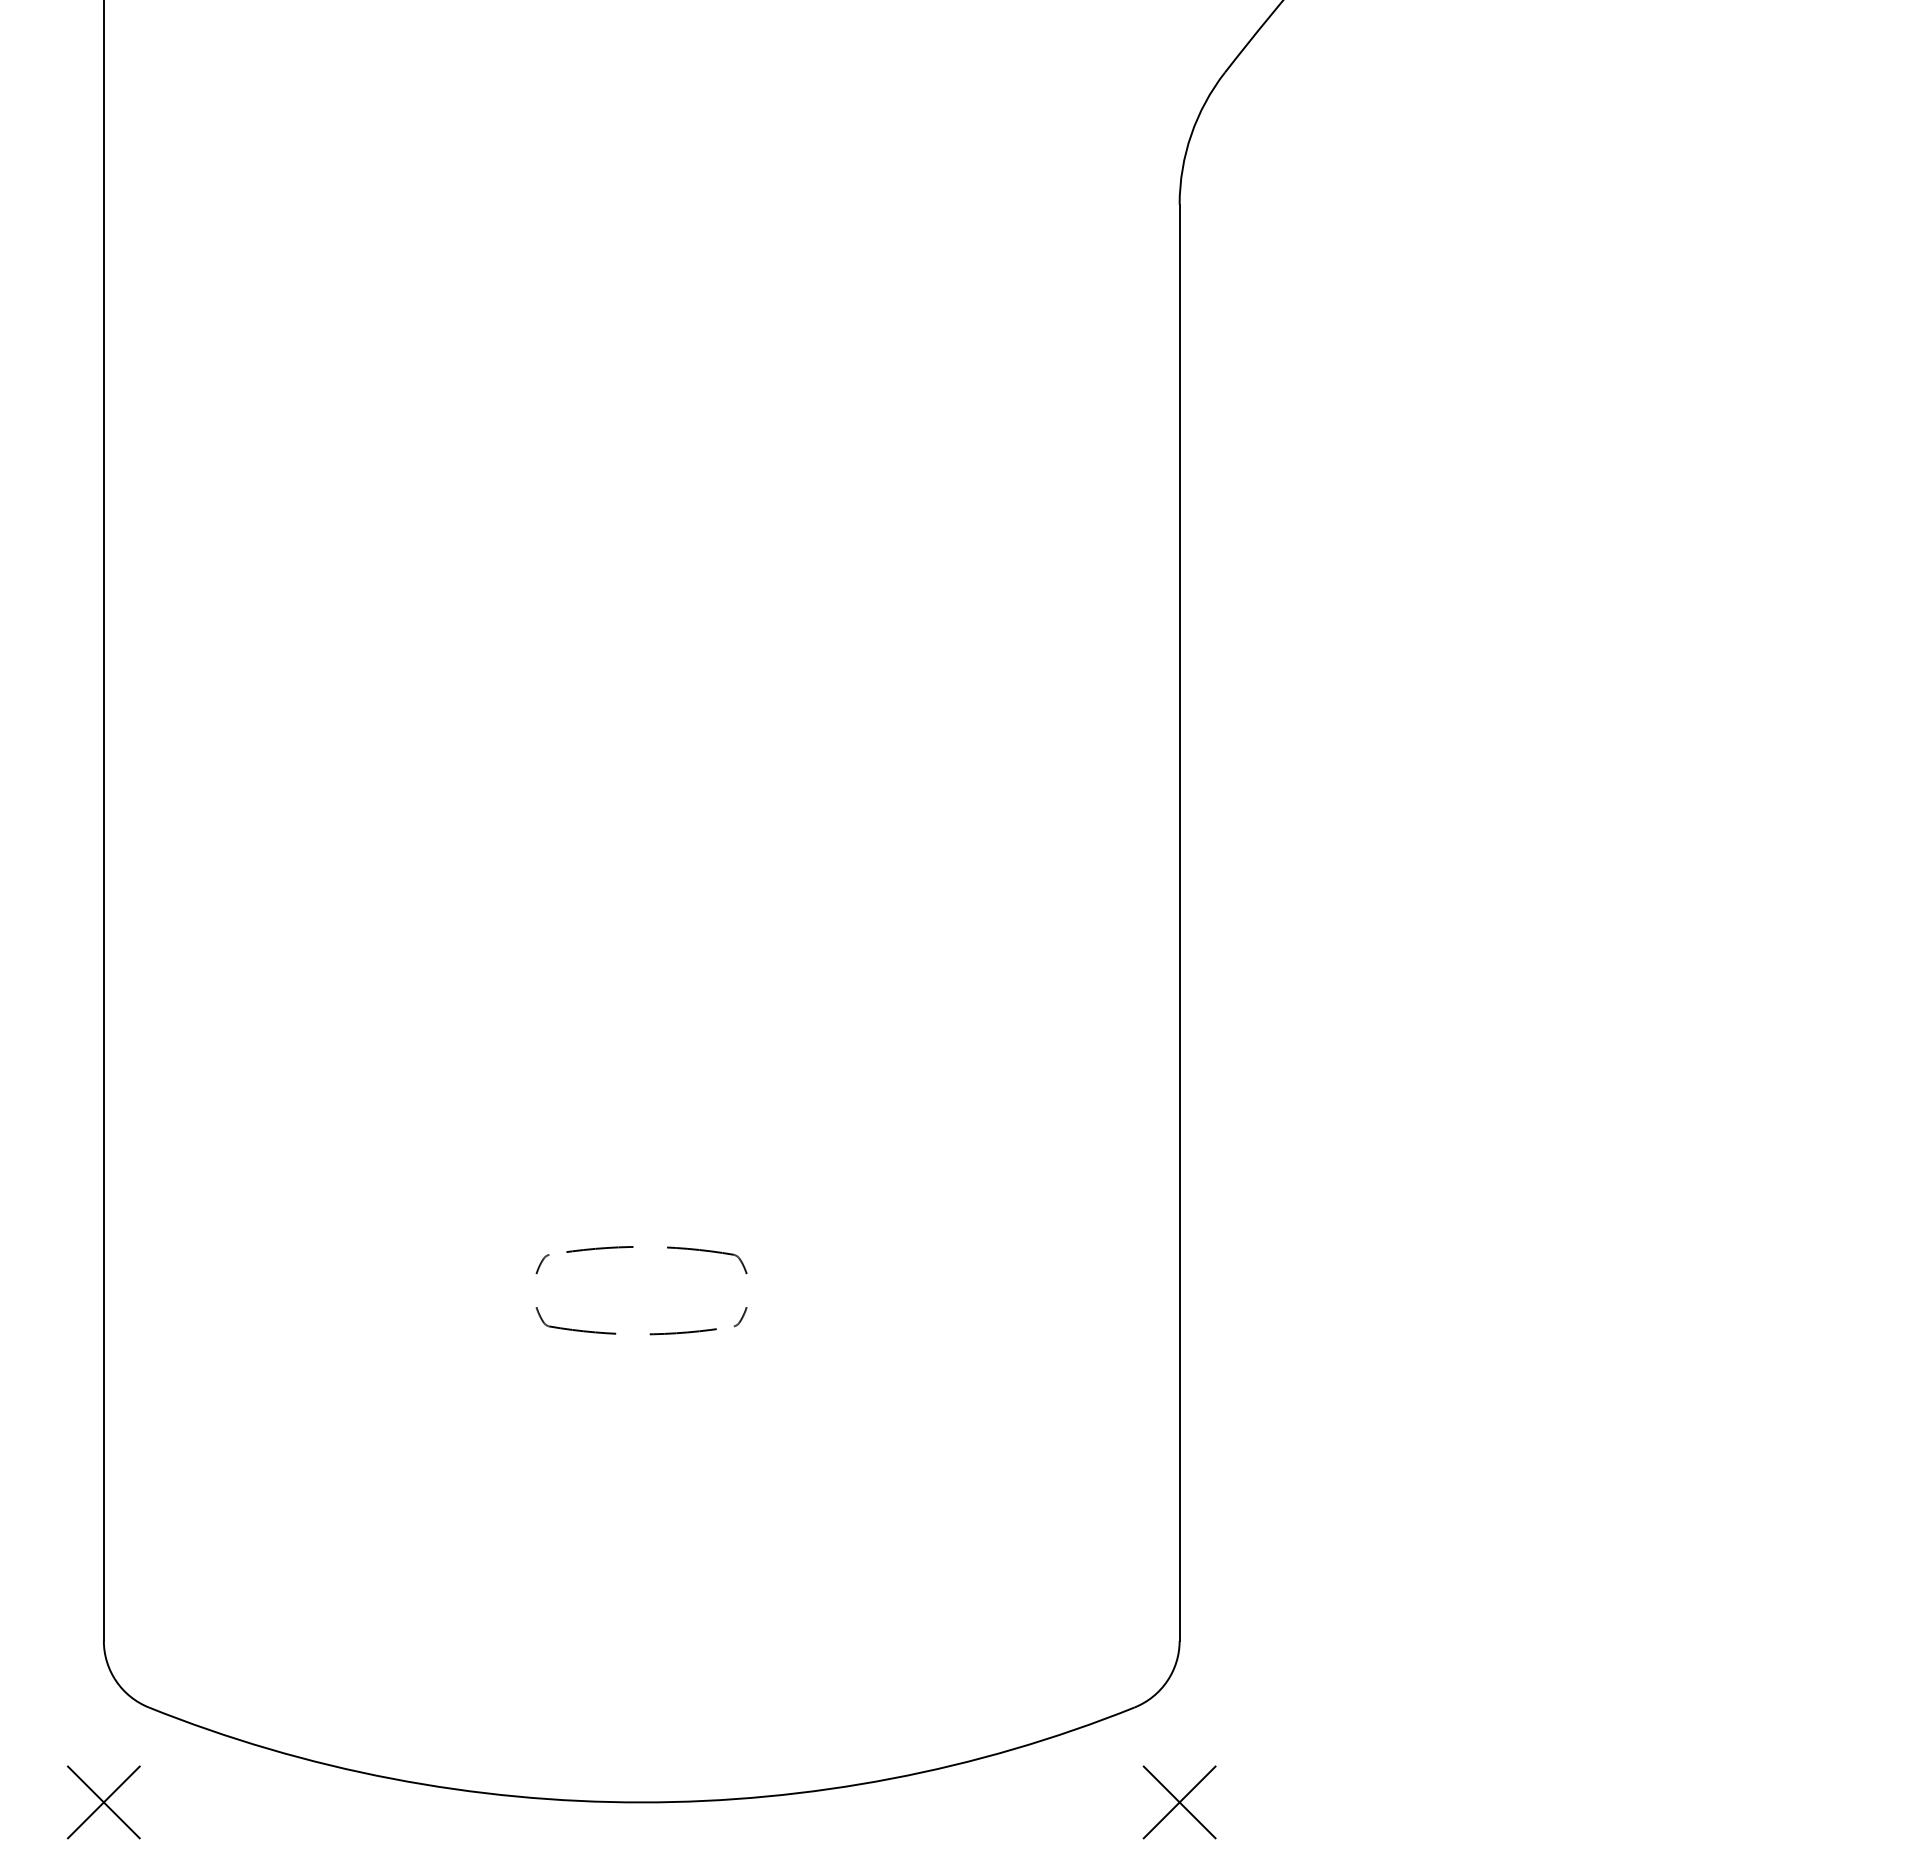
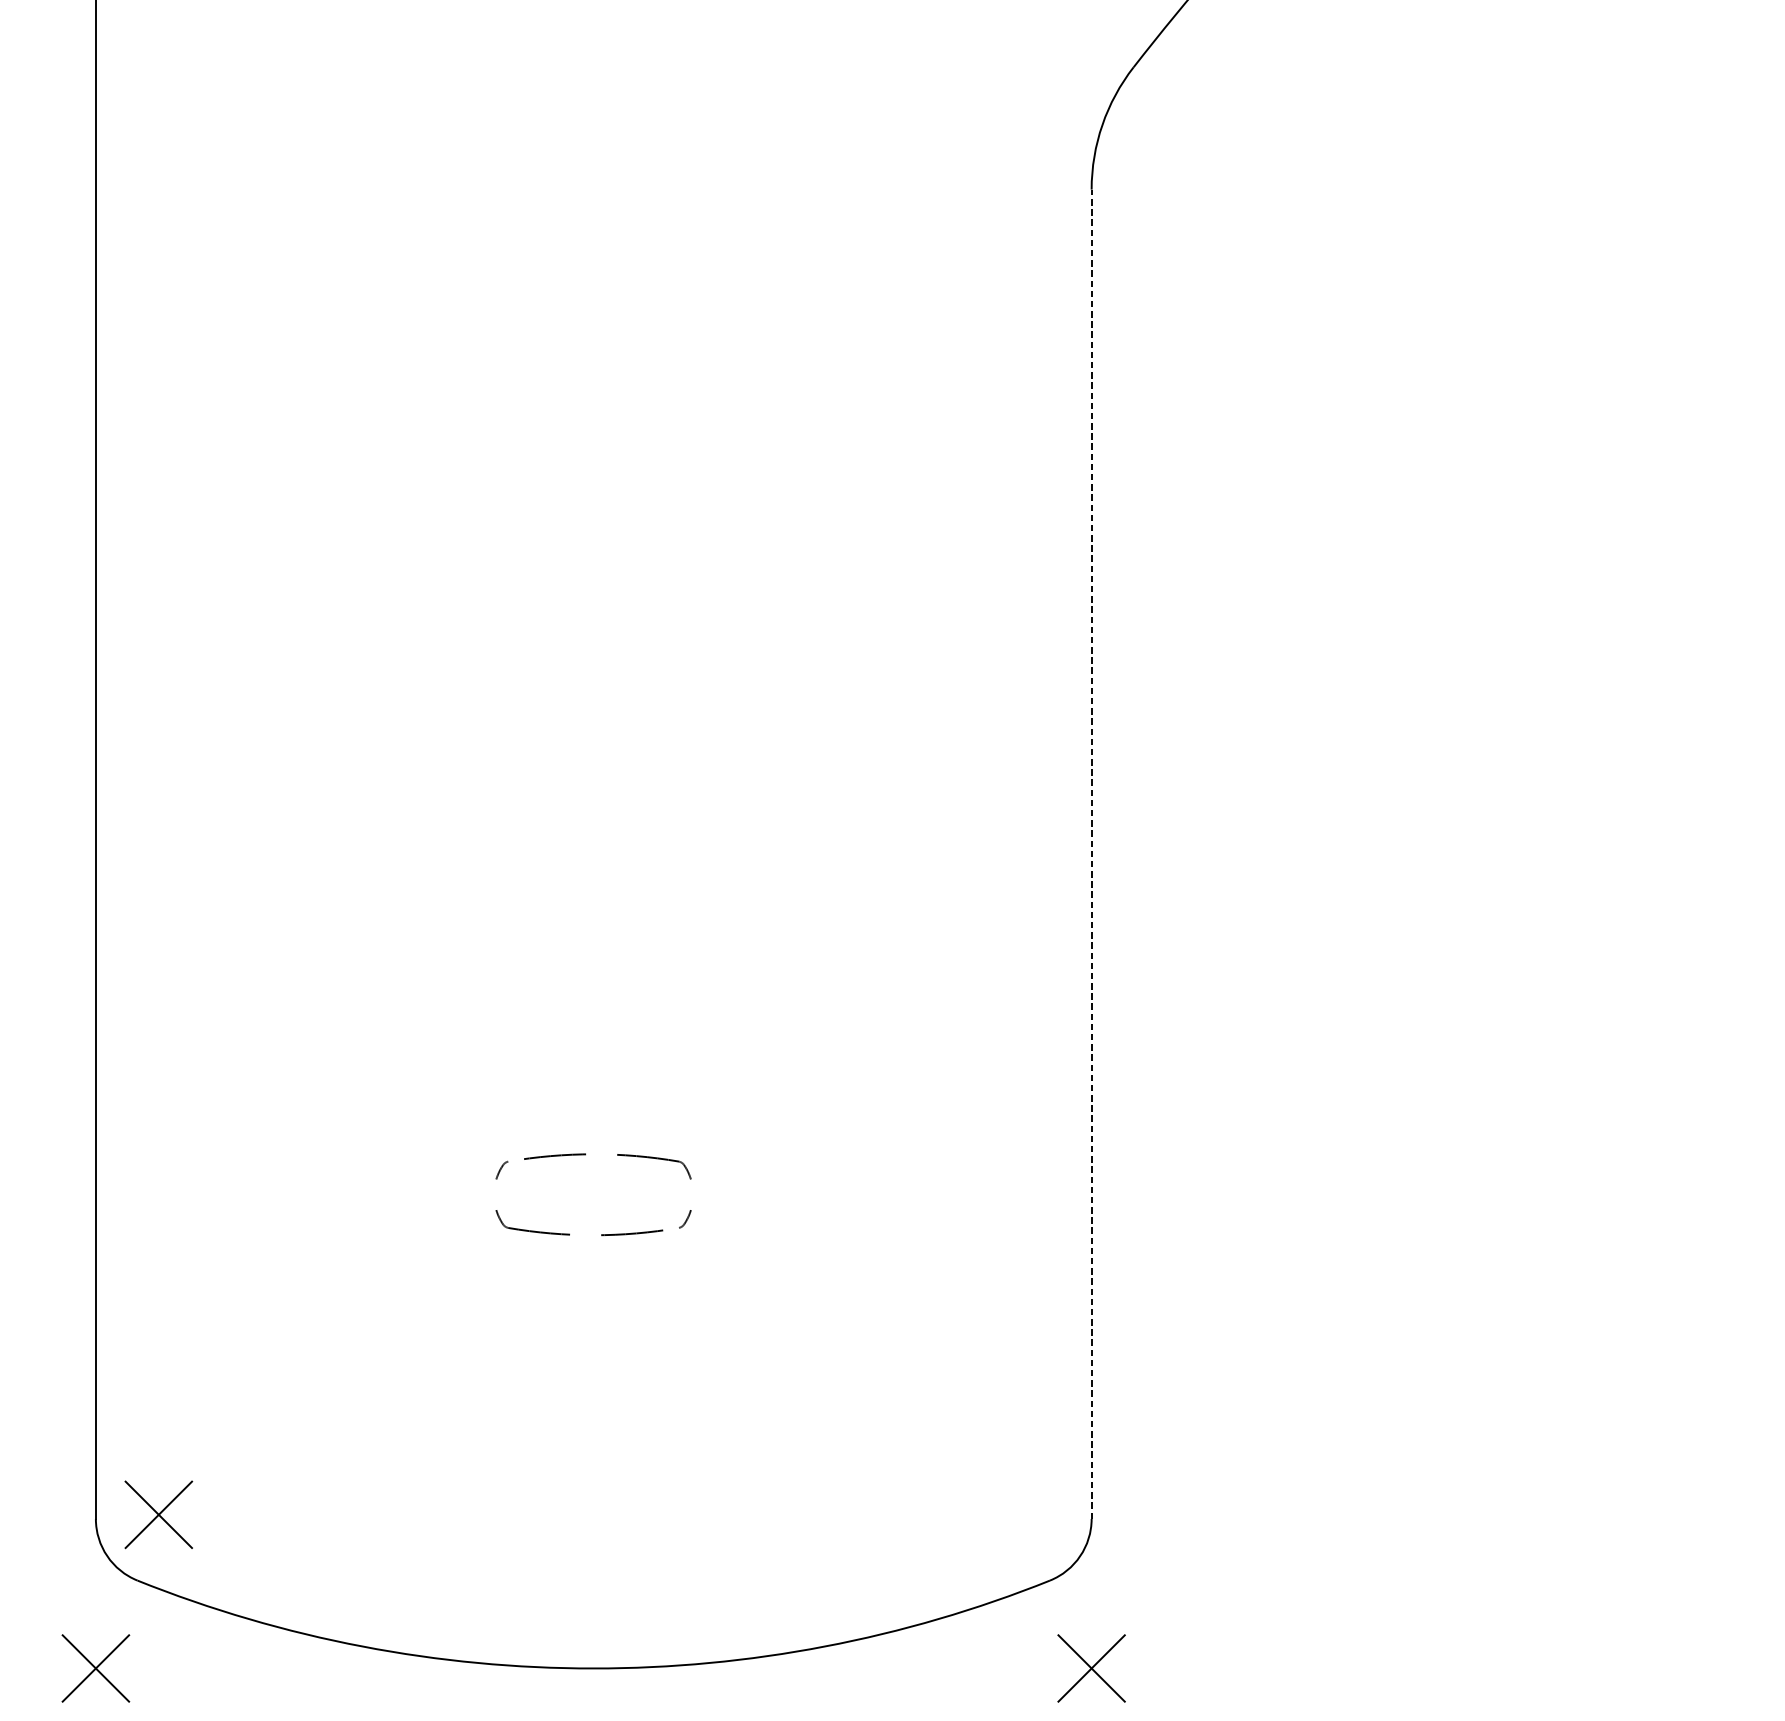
line: (1179, 922) -> (1091, 854), solid -> dashed
part: (171, 1636) -> (158, 1514), added

